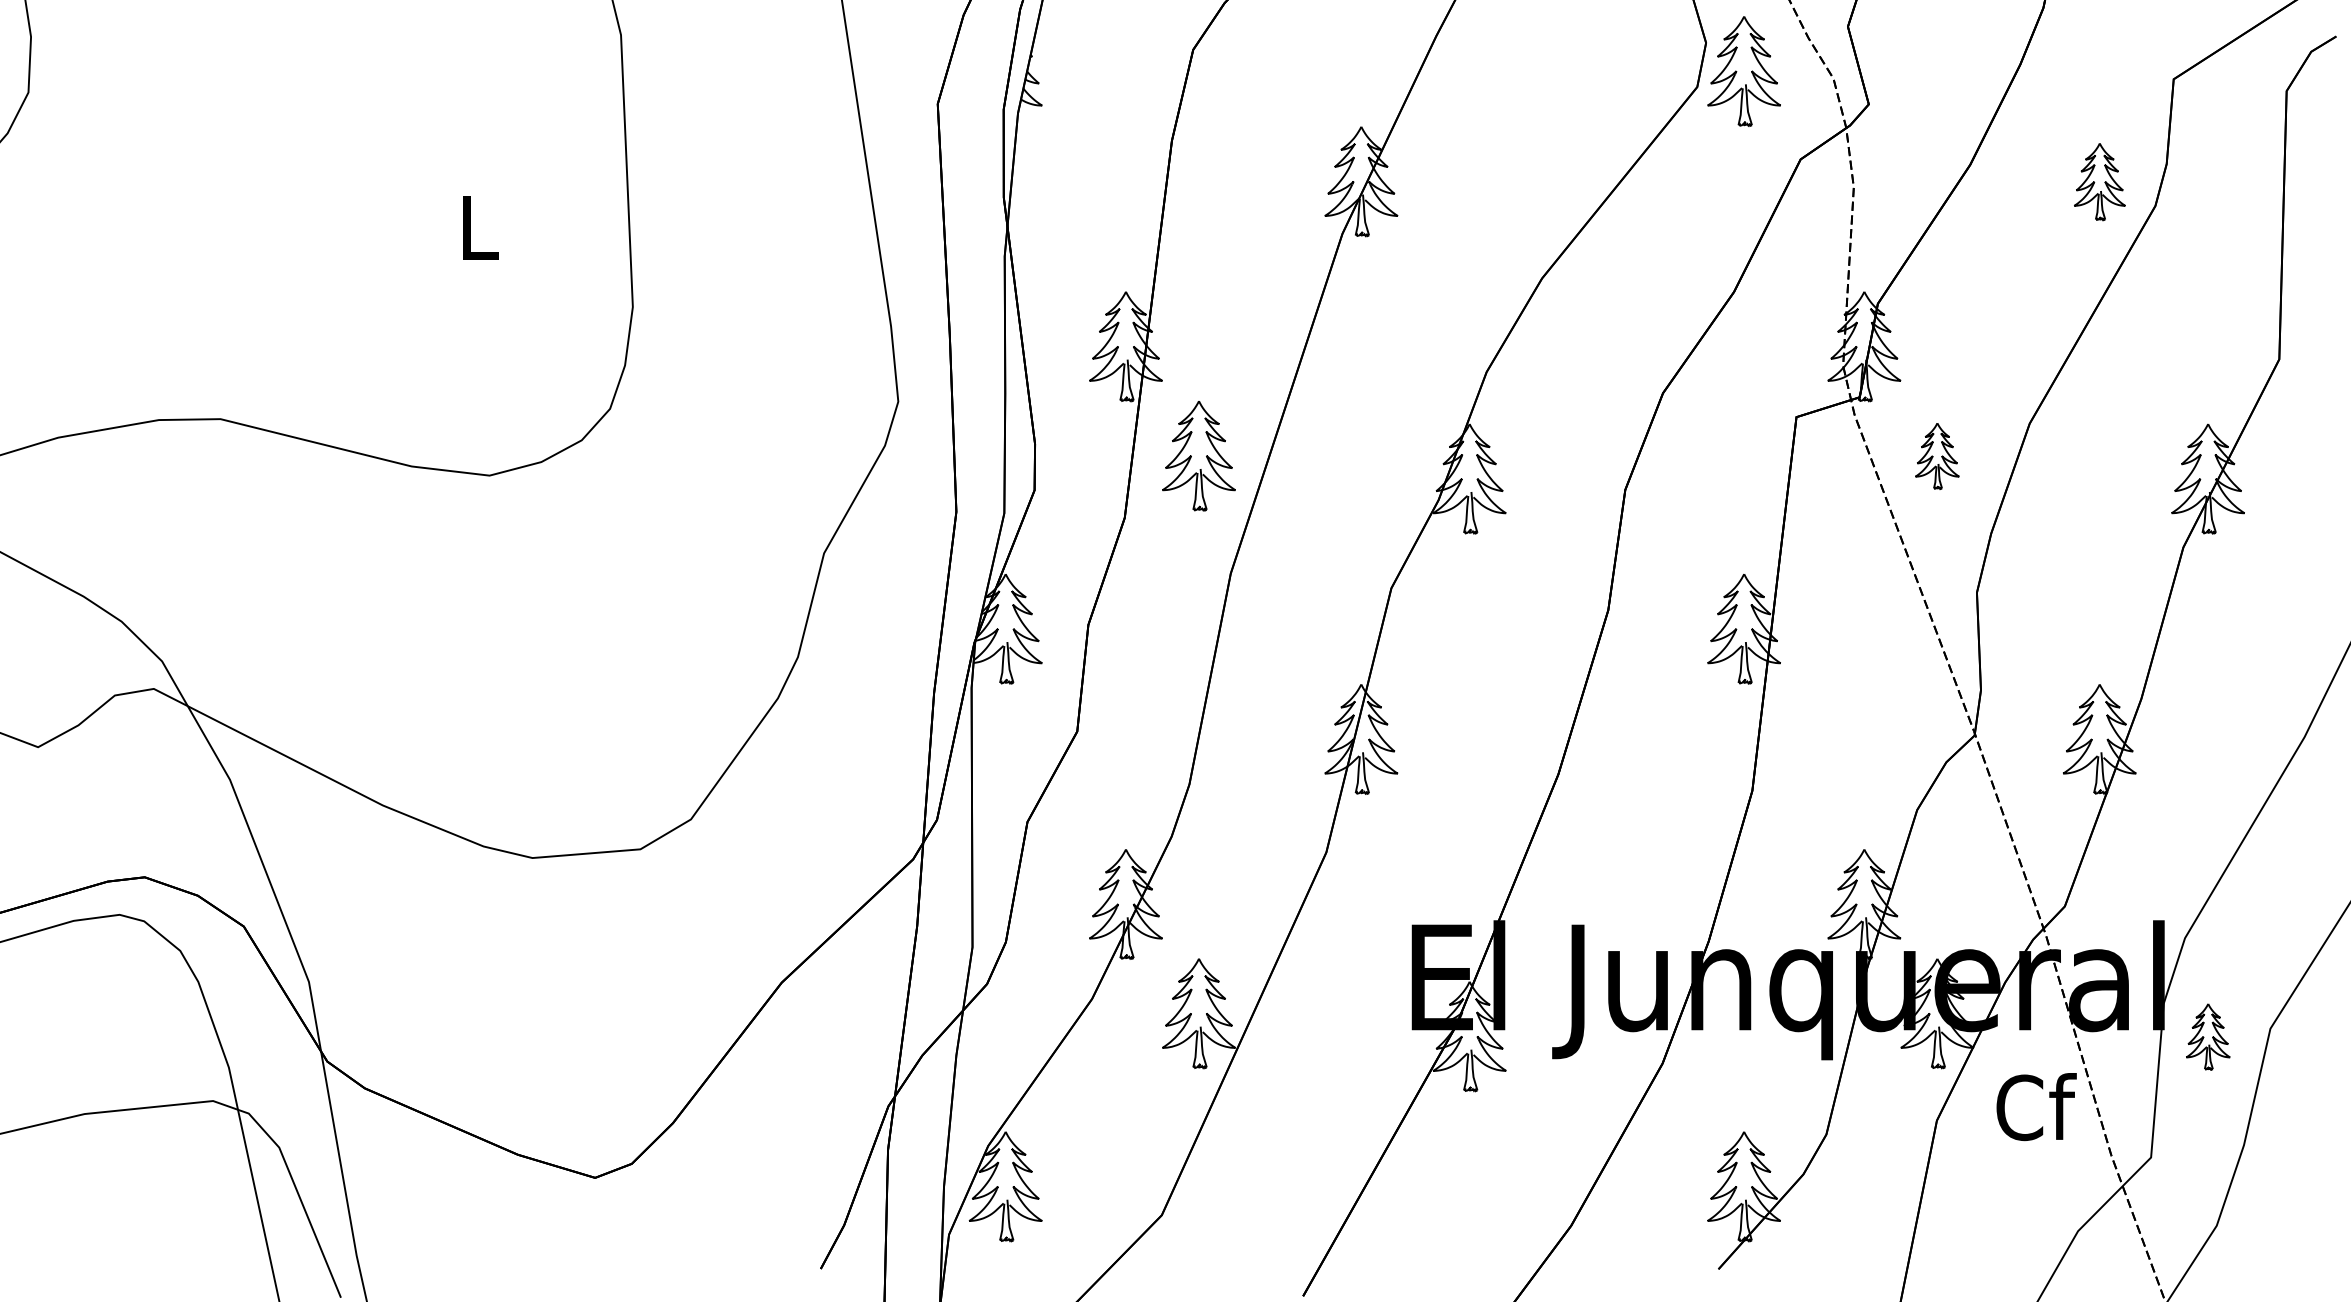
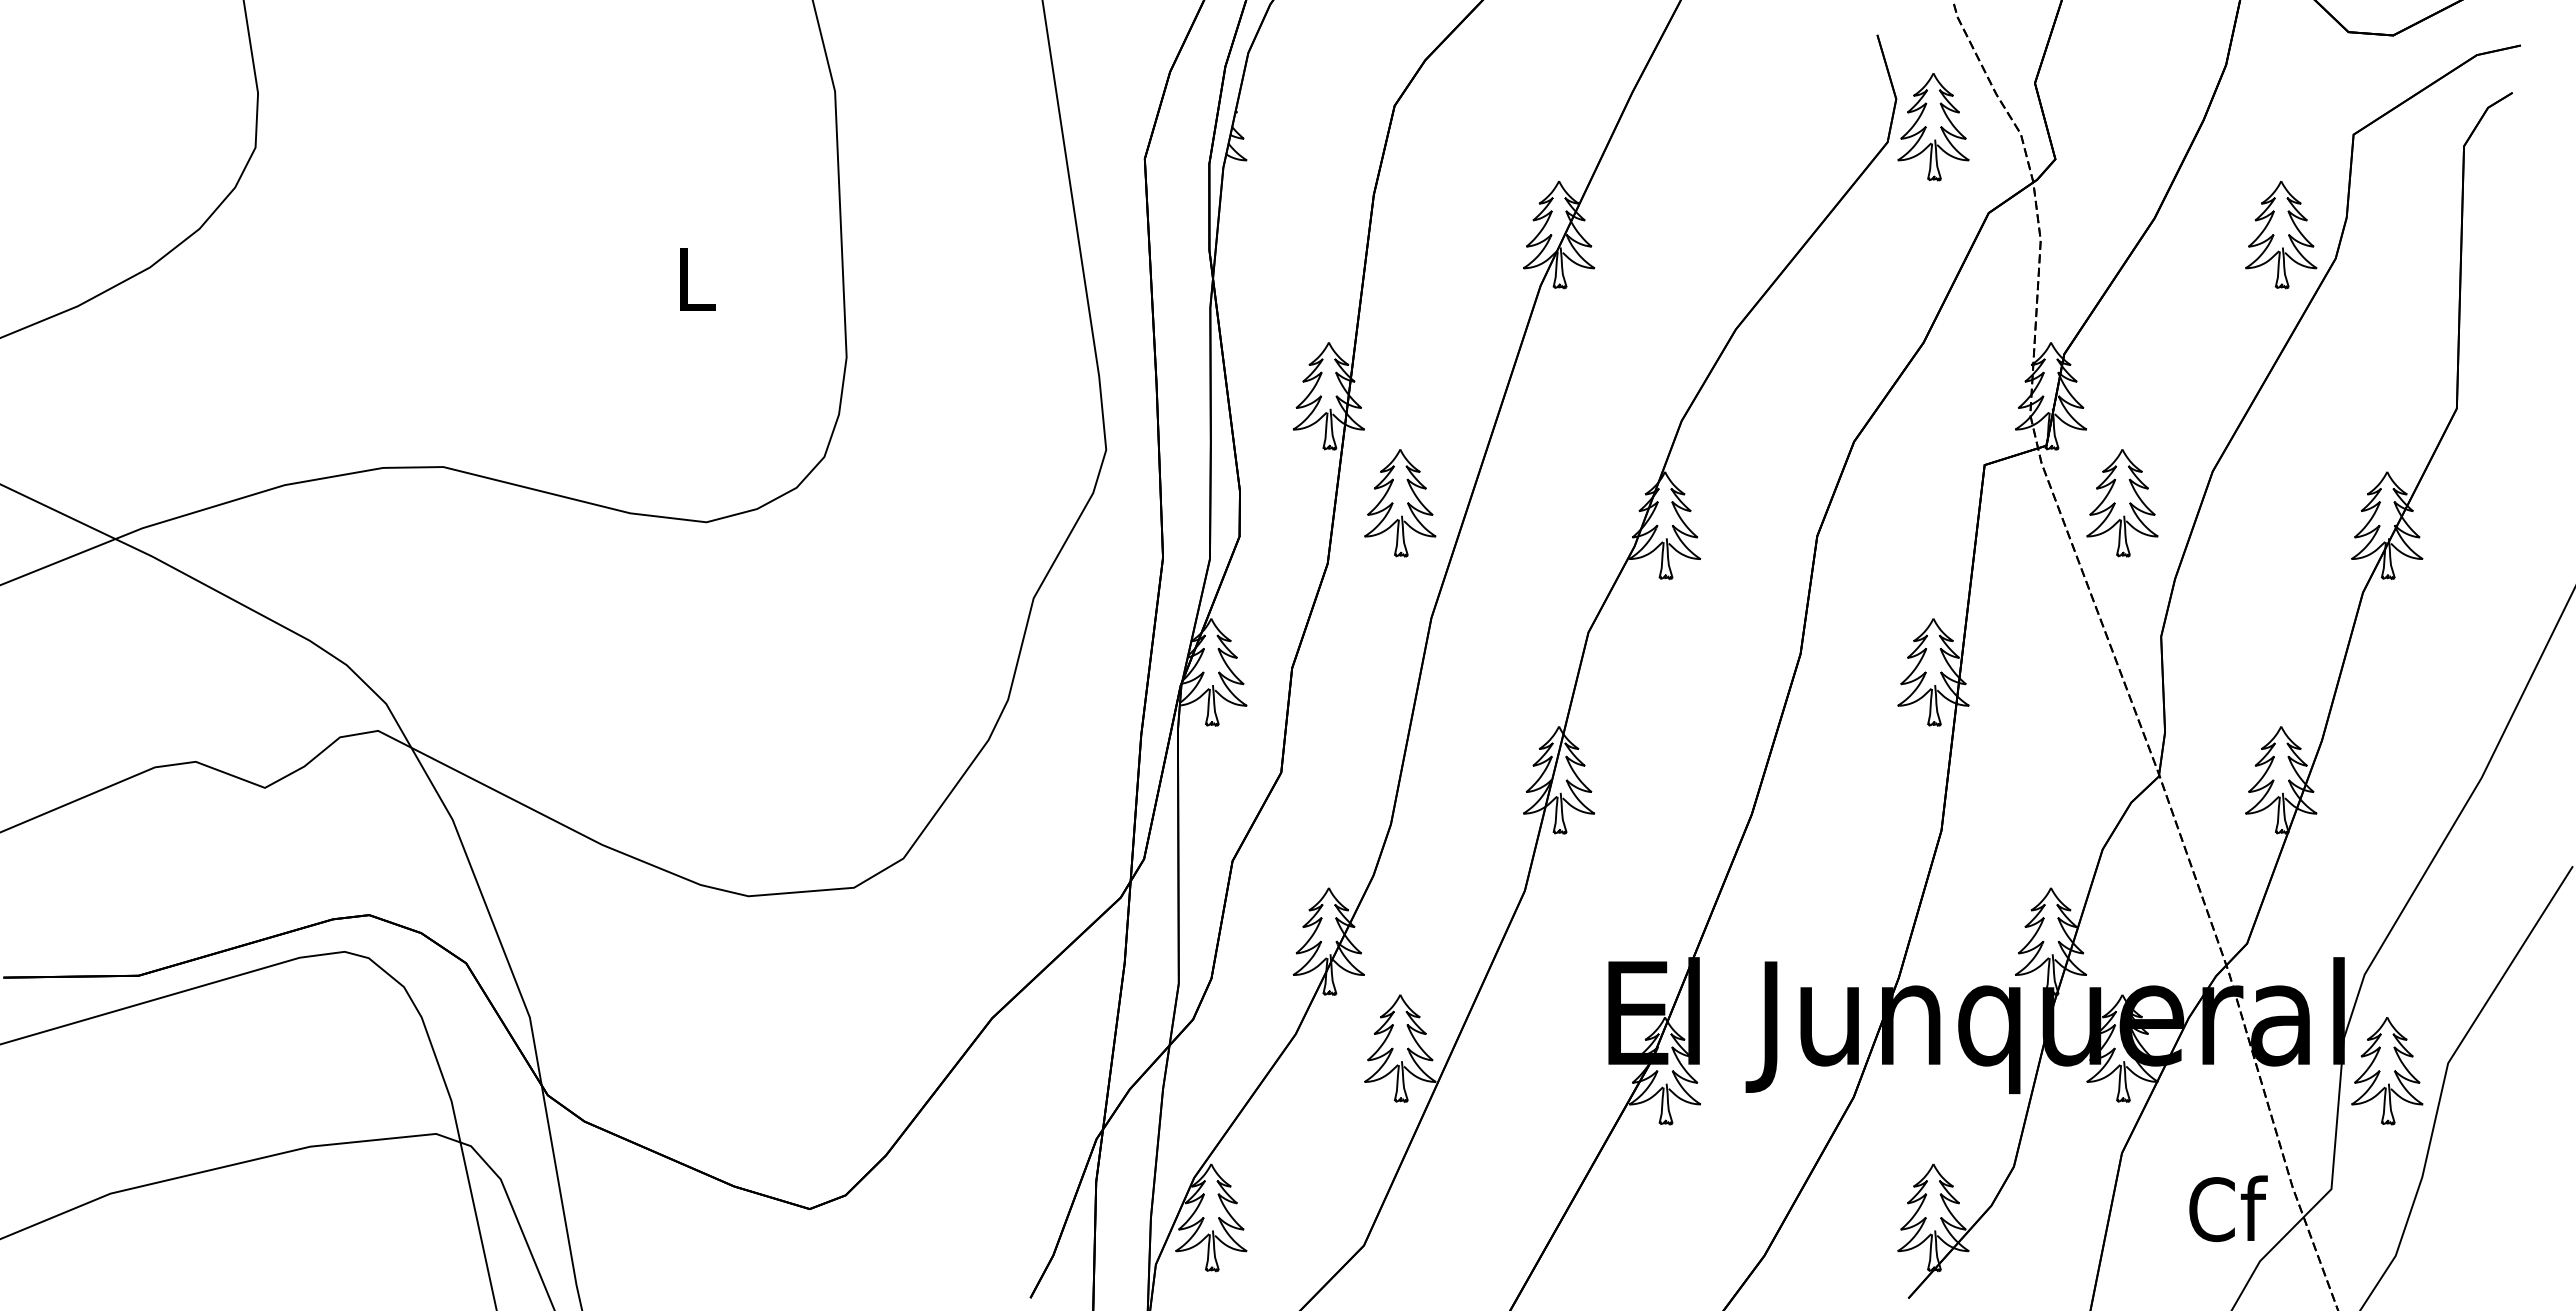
part: (2100, 182) -> (2281, 235), size x1.43
part: (1937, 456) -> (2122, 503), size x1.67
part: (2208, 1037) -> (2387, 1071), size x1.67
text: (2036, 1106) -> (2228, 1208), moved

